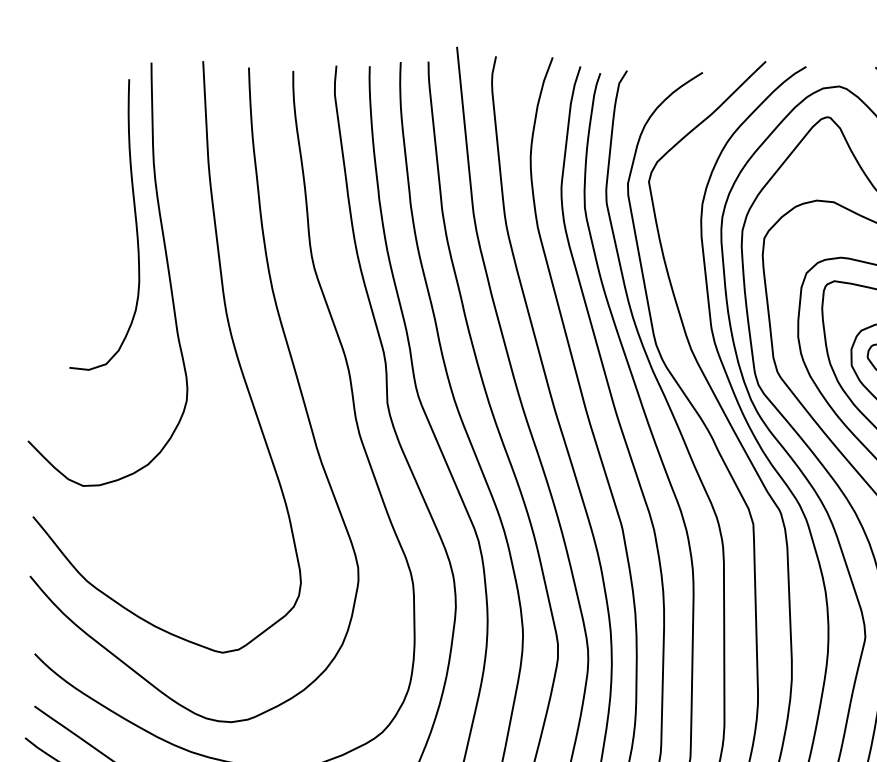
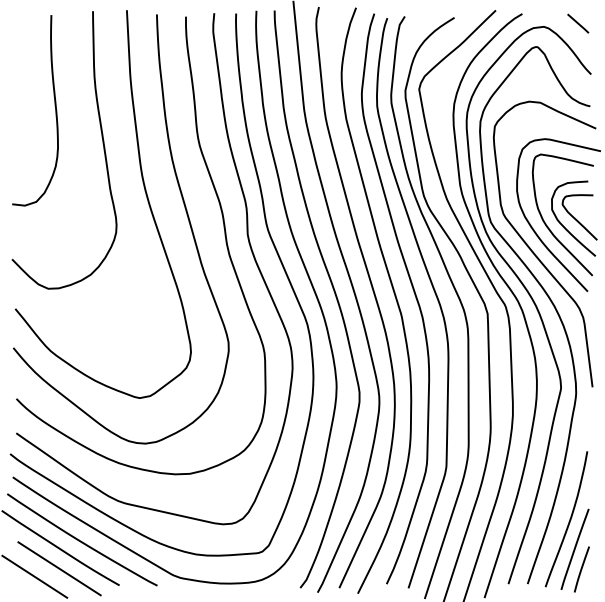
curve: (133, 218) -> (54, 106), moved

